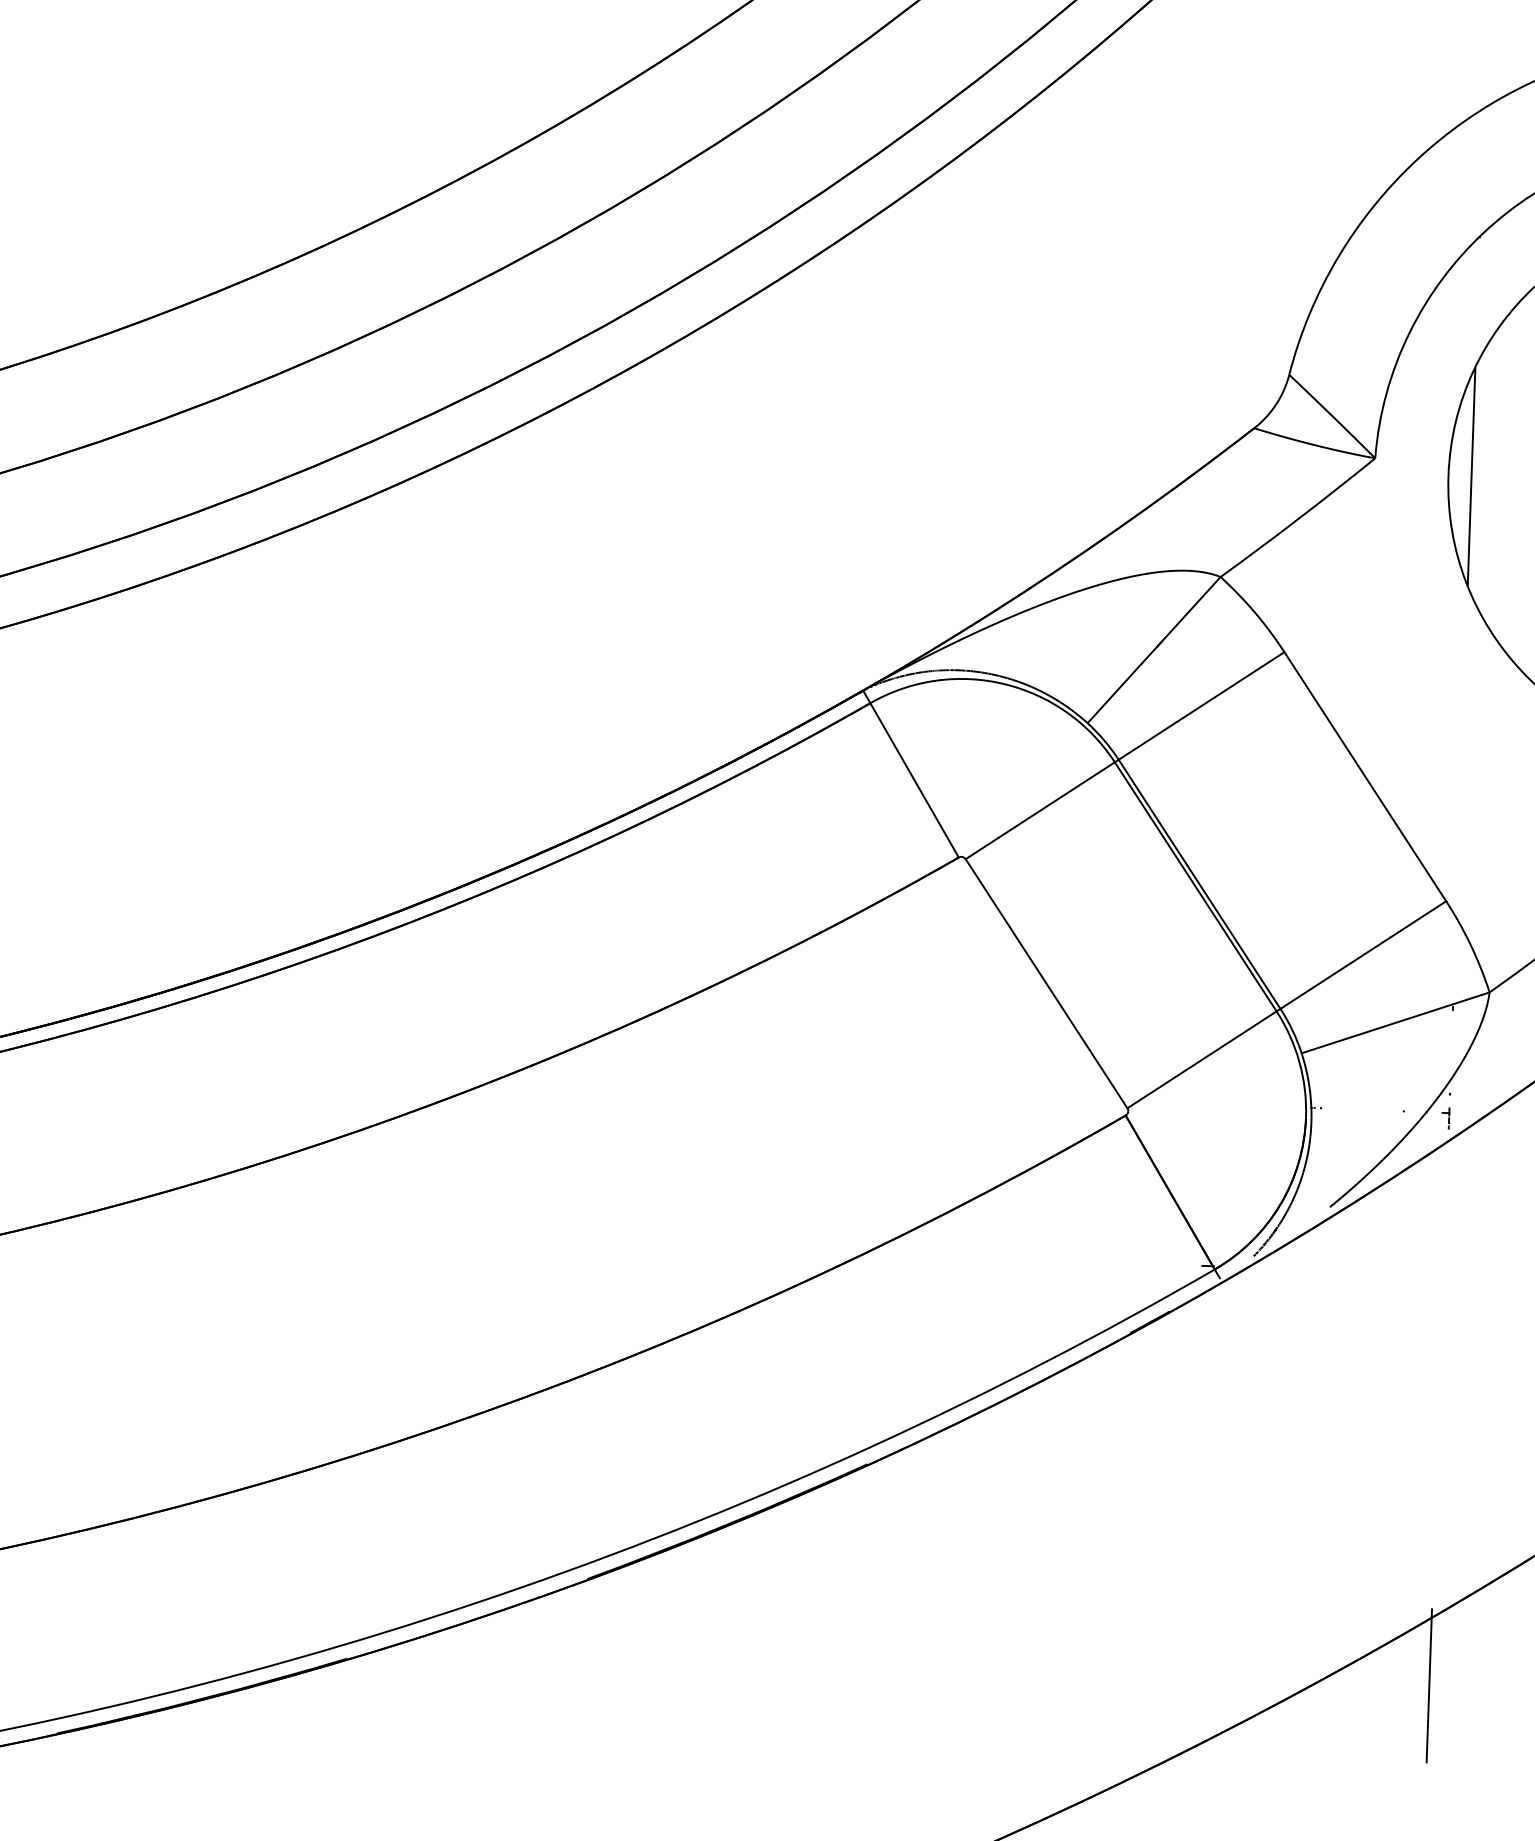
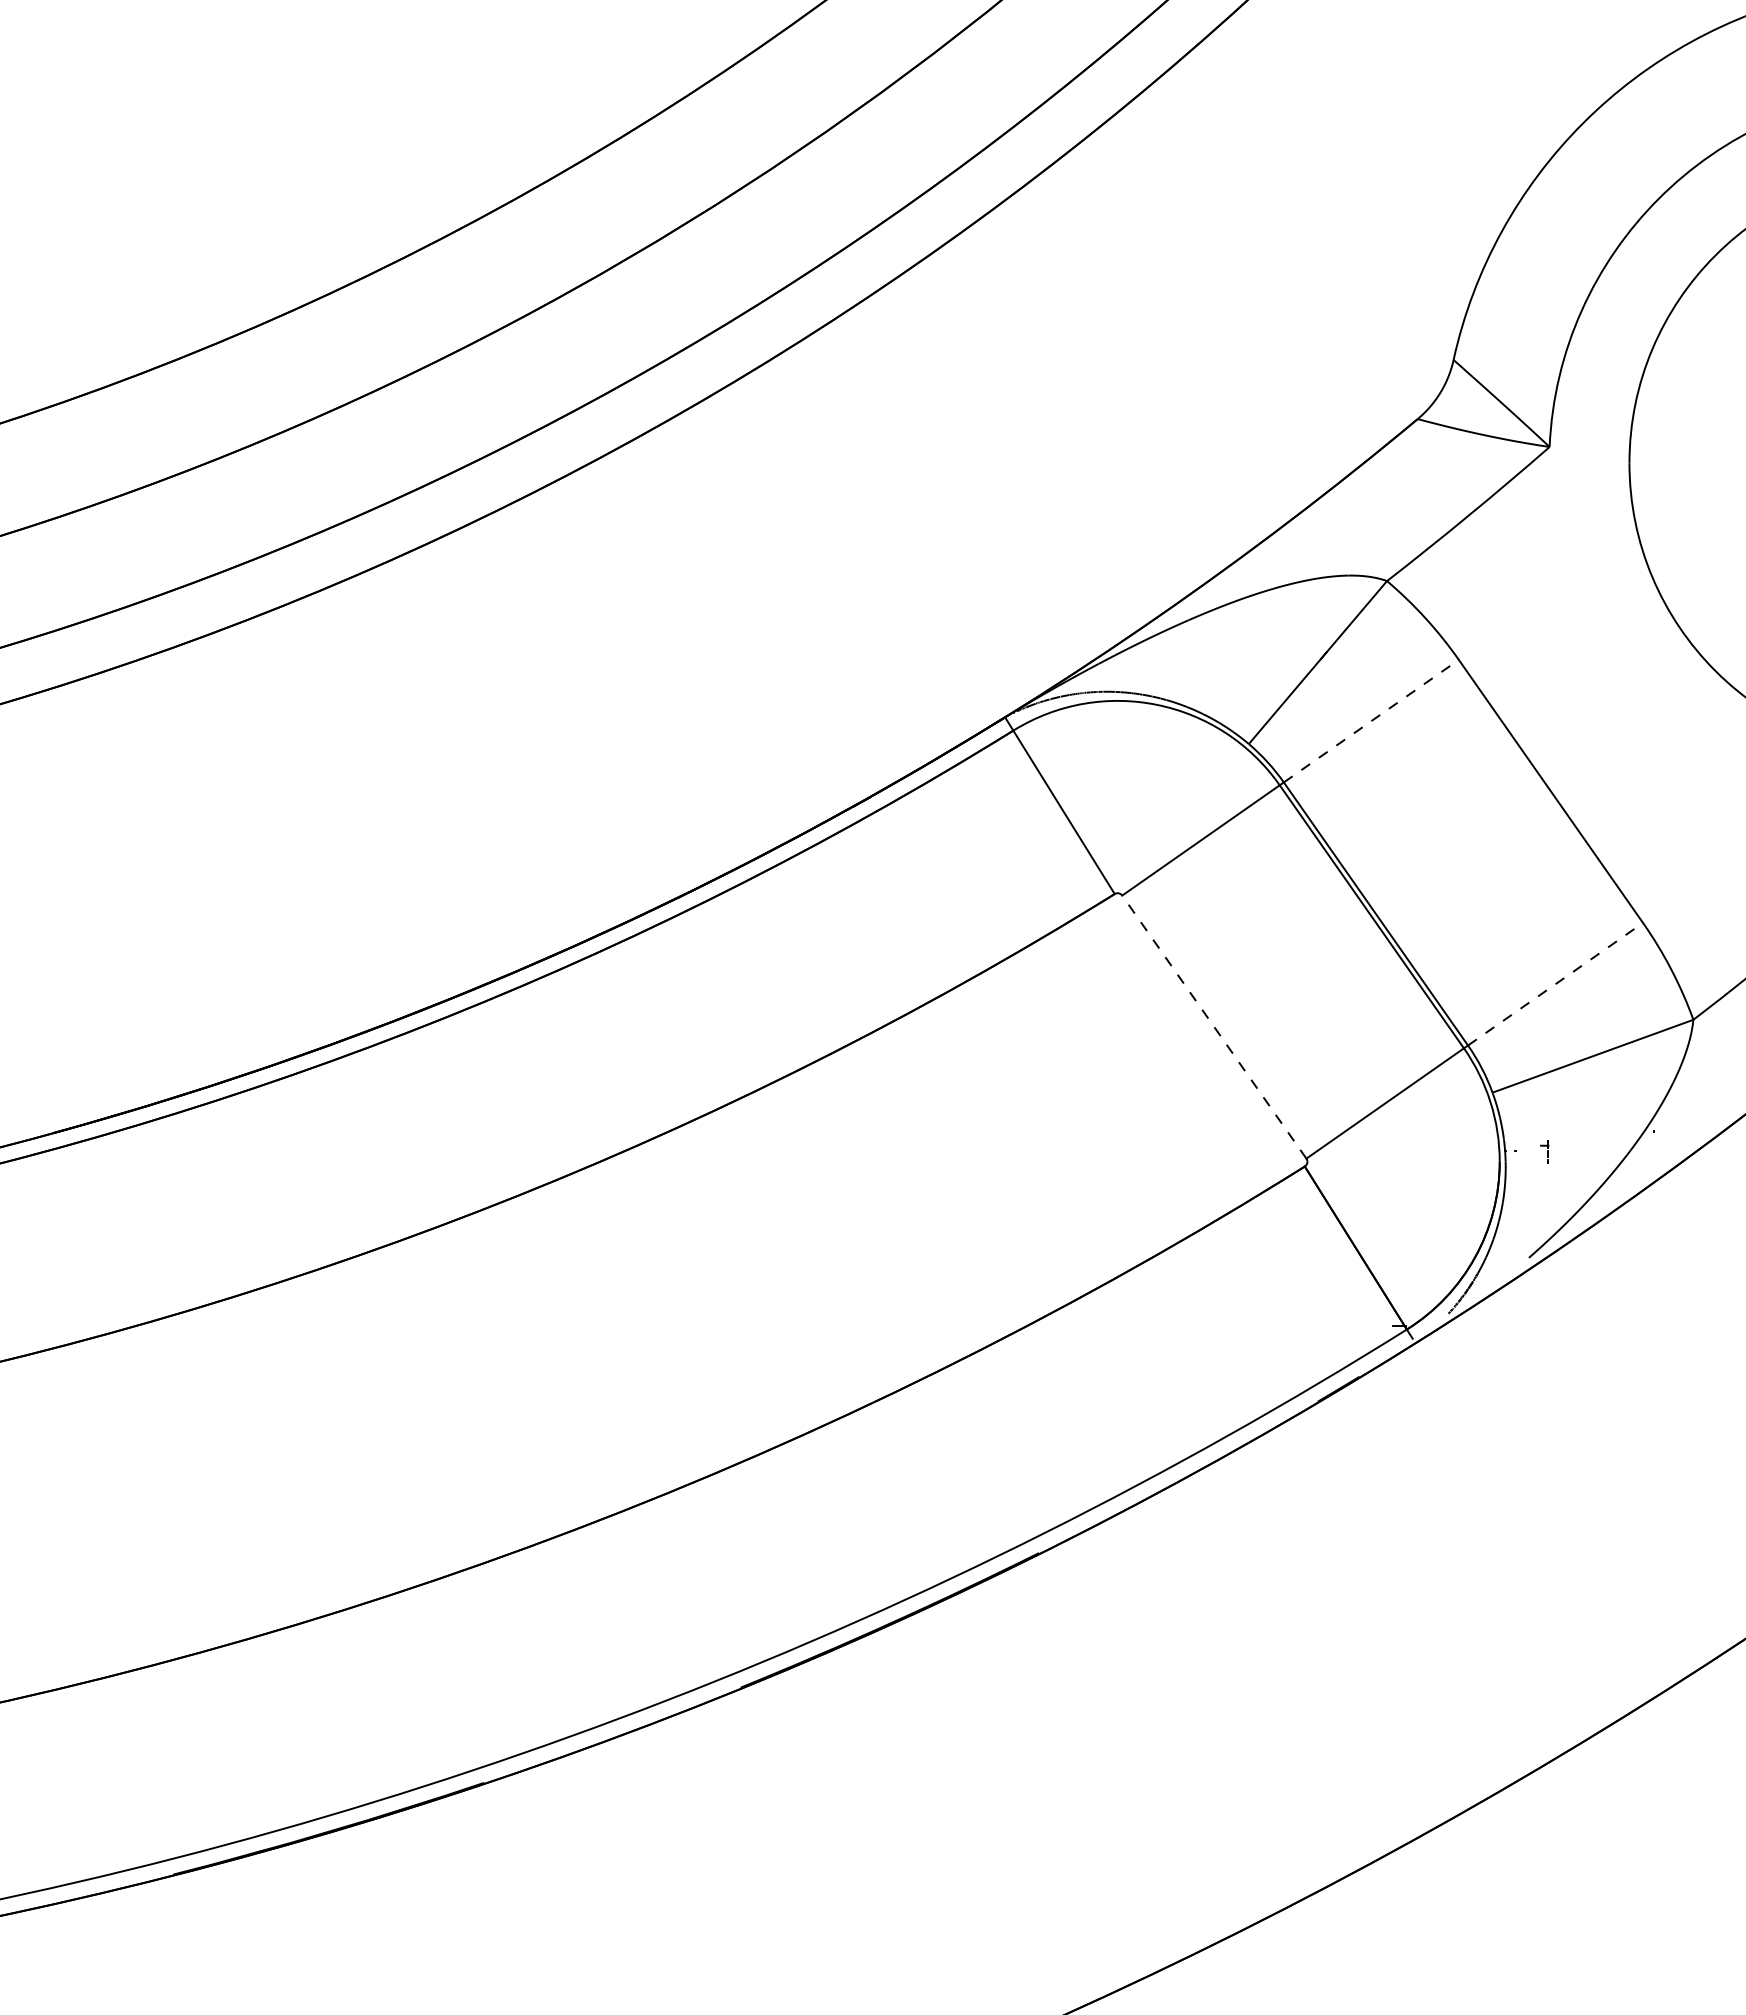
line: (1471, 476) -> (1654, 462), removed
line: (1201, 706) -> (1371, 721), solid -> dashed
line: (1363, 955) -> (1555, 984), solid -> dashed
line: (1046, 984) -> (1214, 1027), solid -> dashed
part: (1445, 1118) -> (1544, 1151), moved
line: (1429, 1686) -> (1654, 1771), removed

